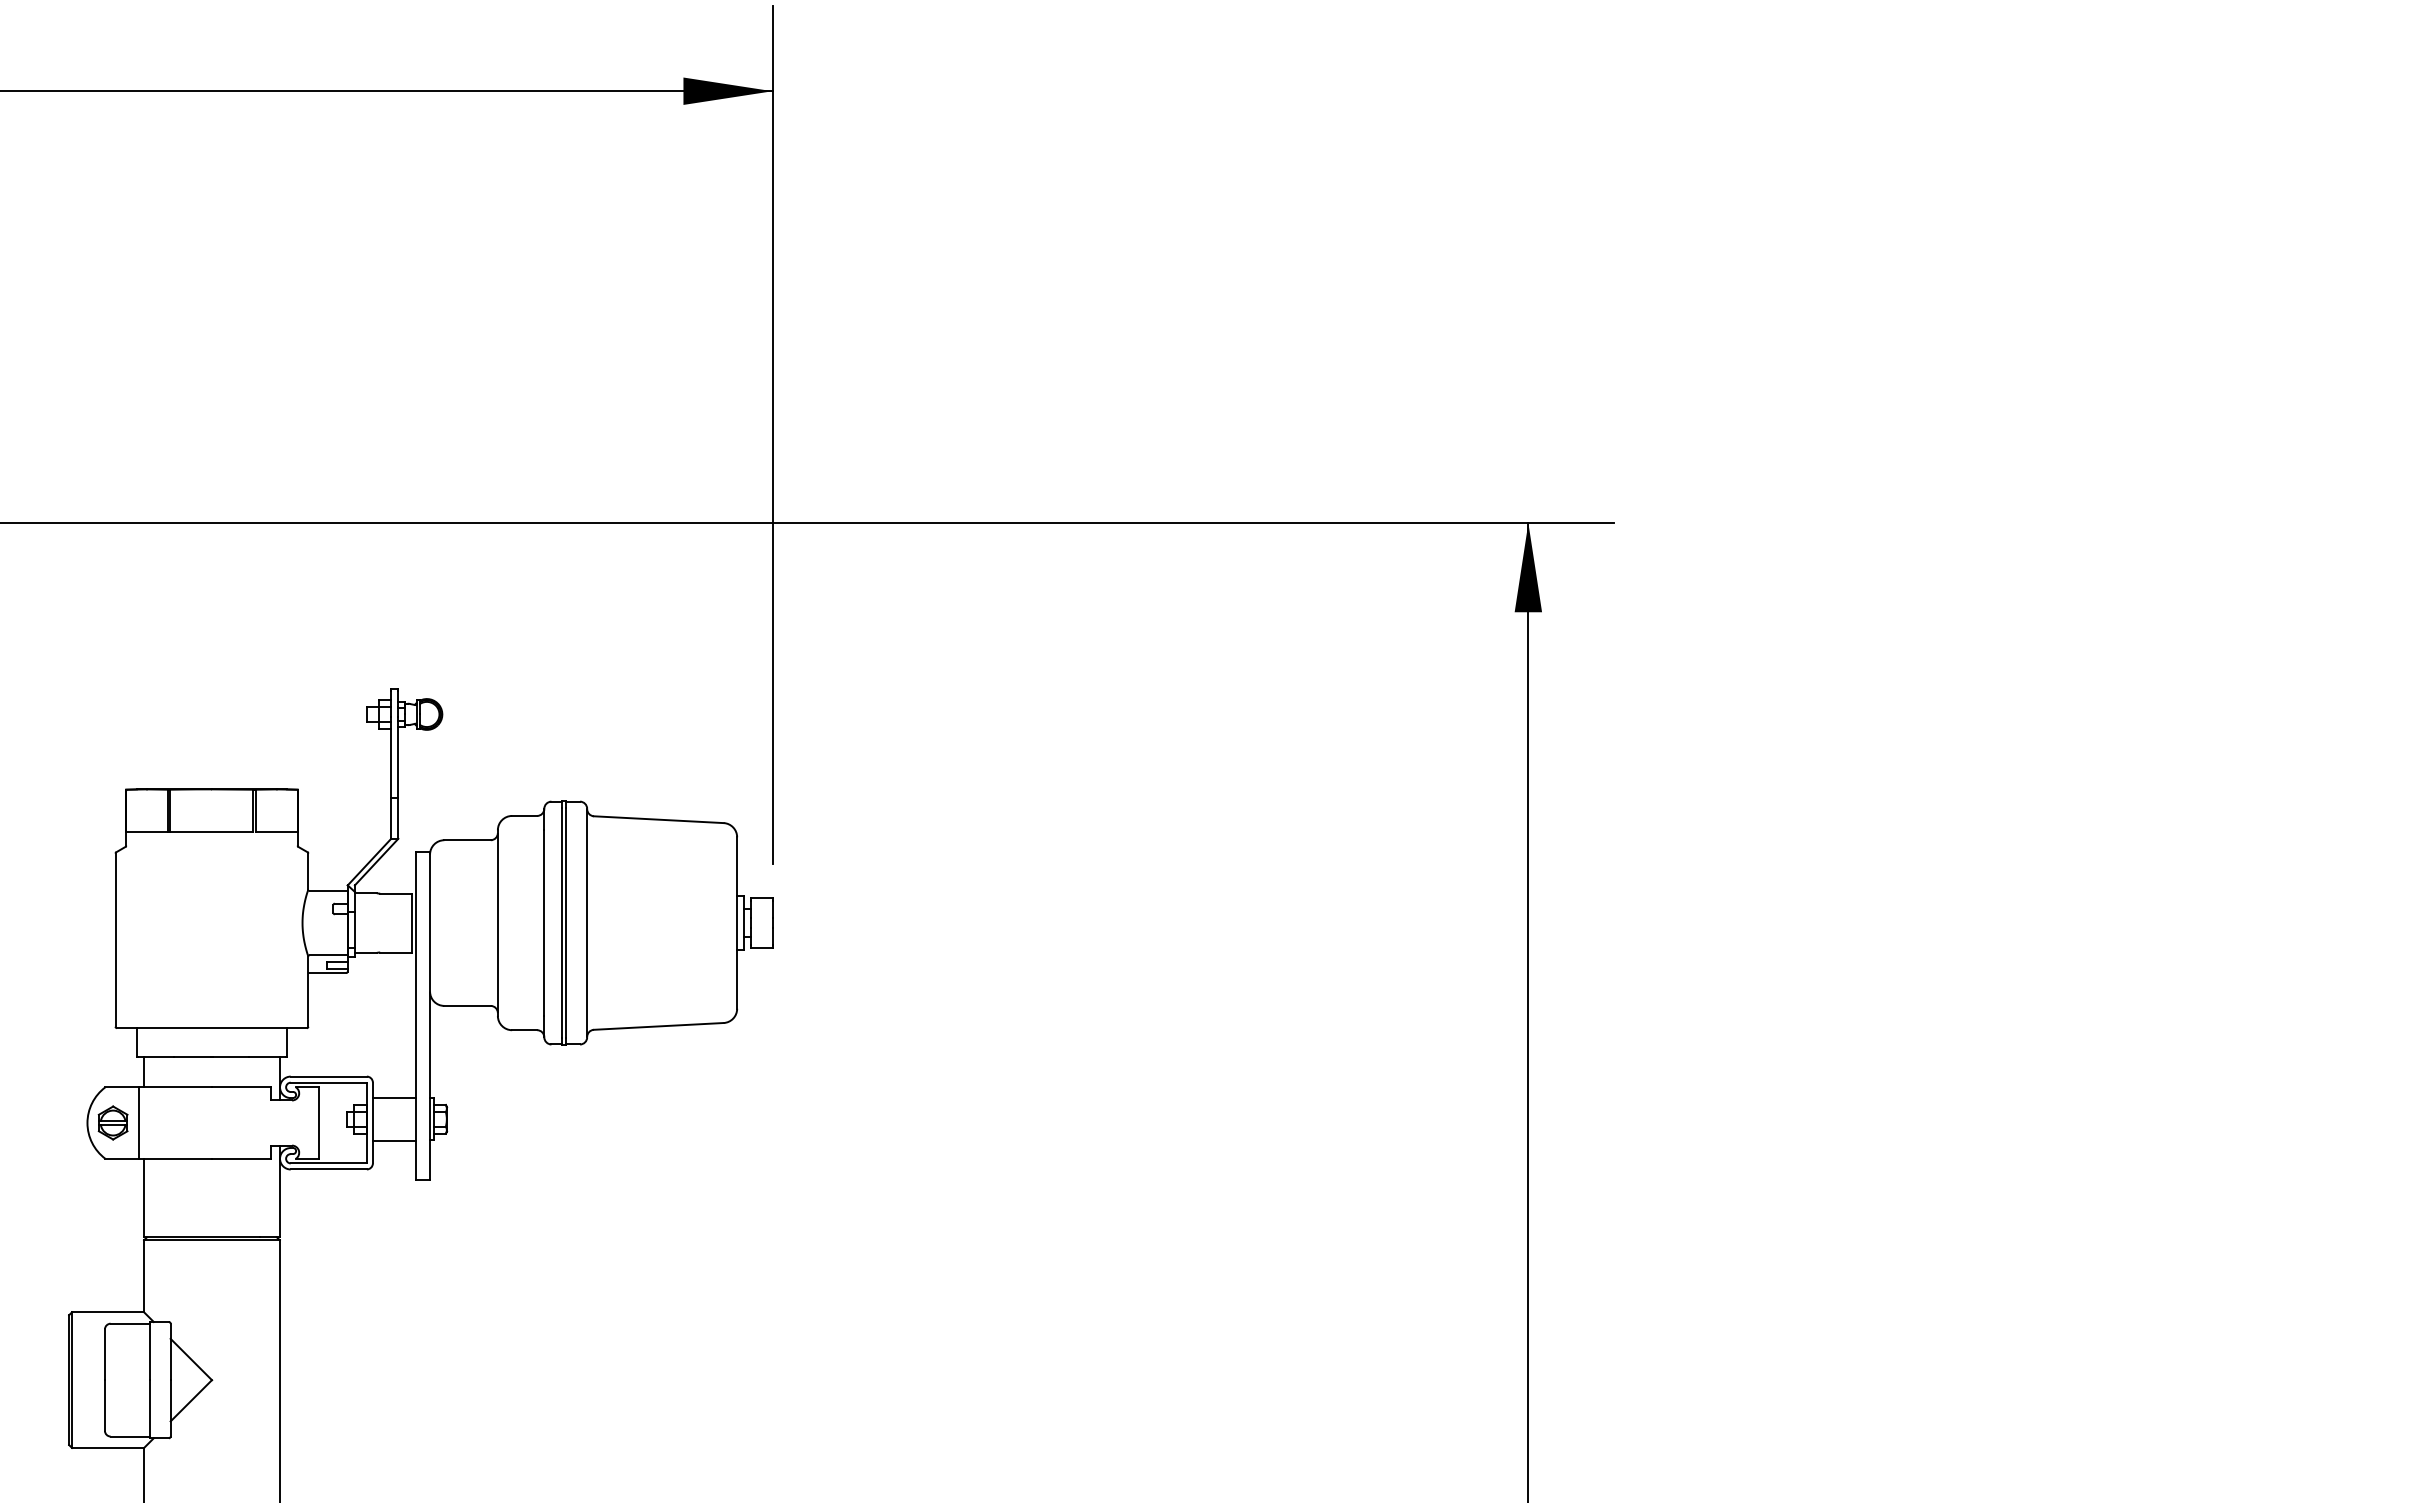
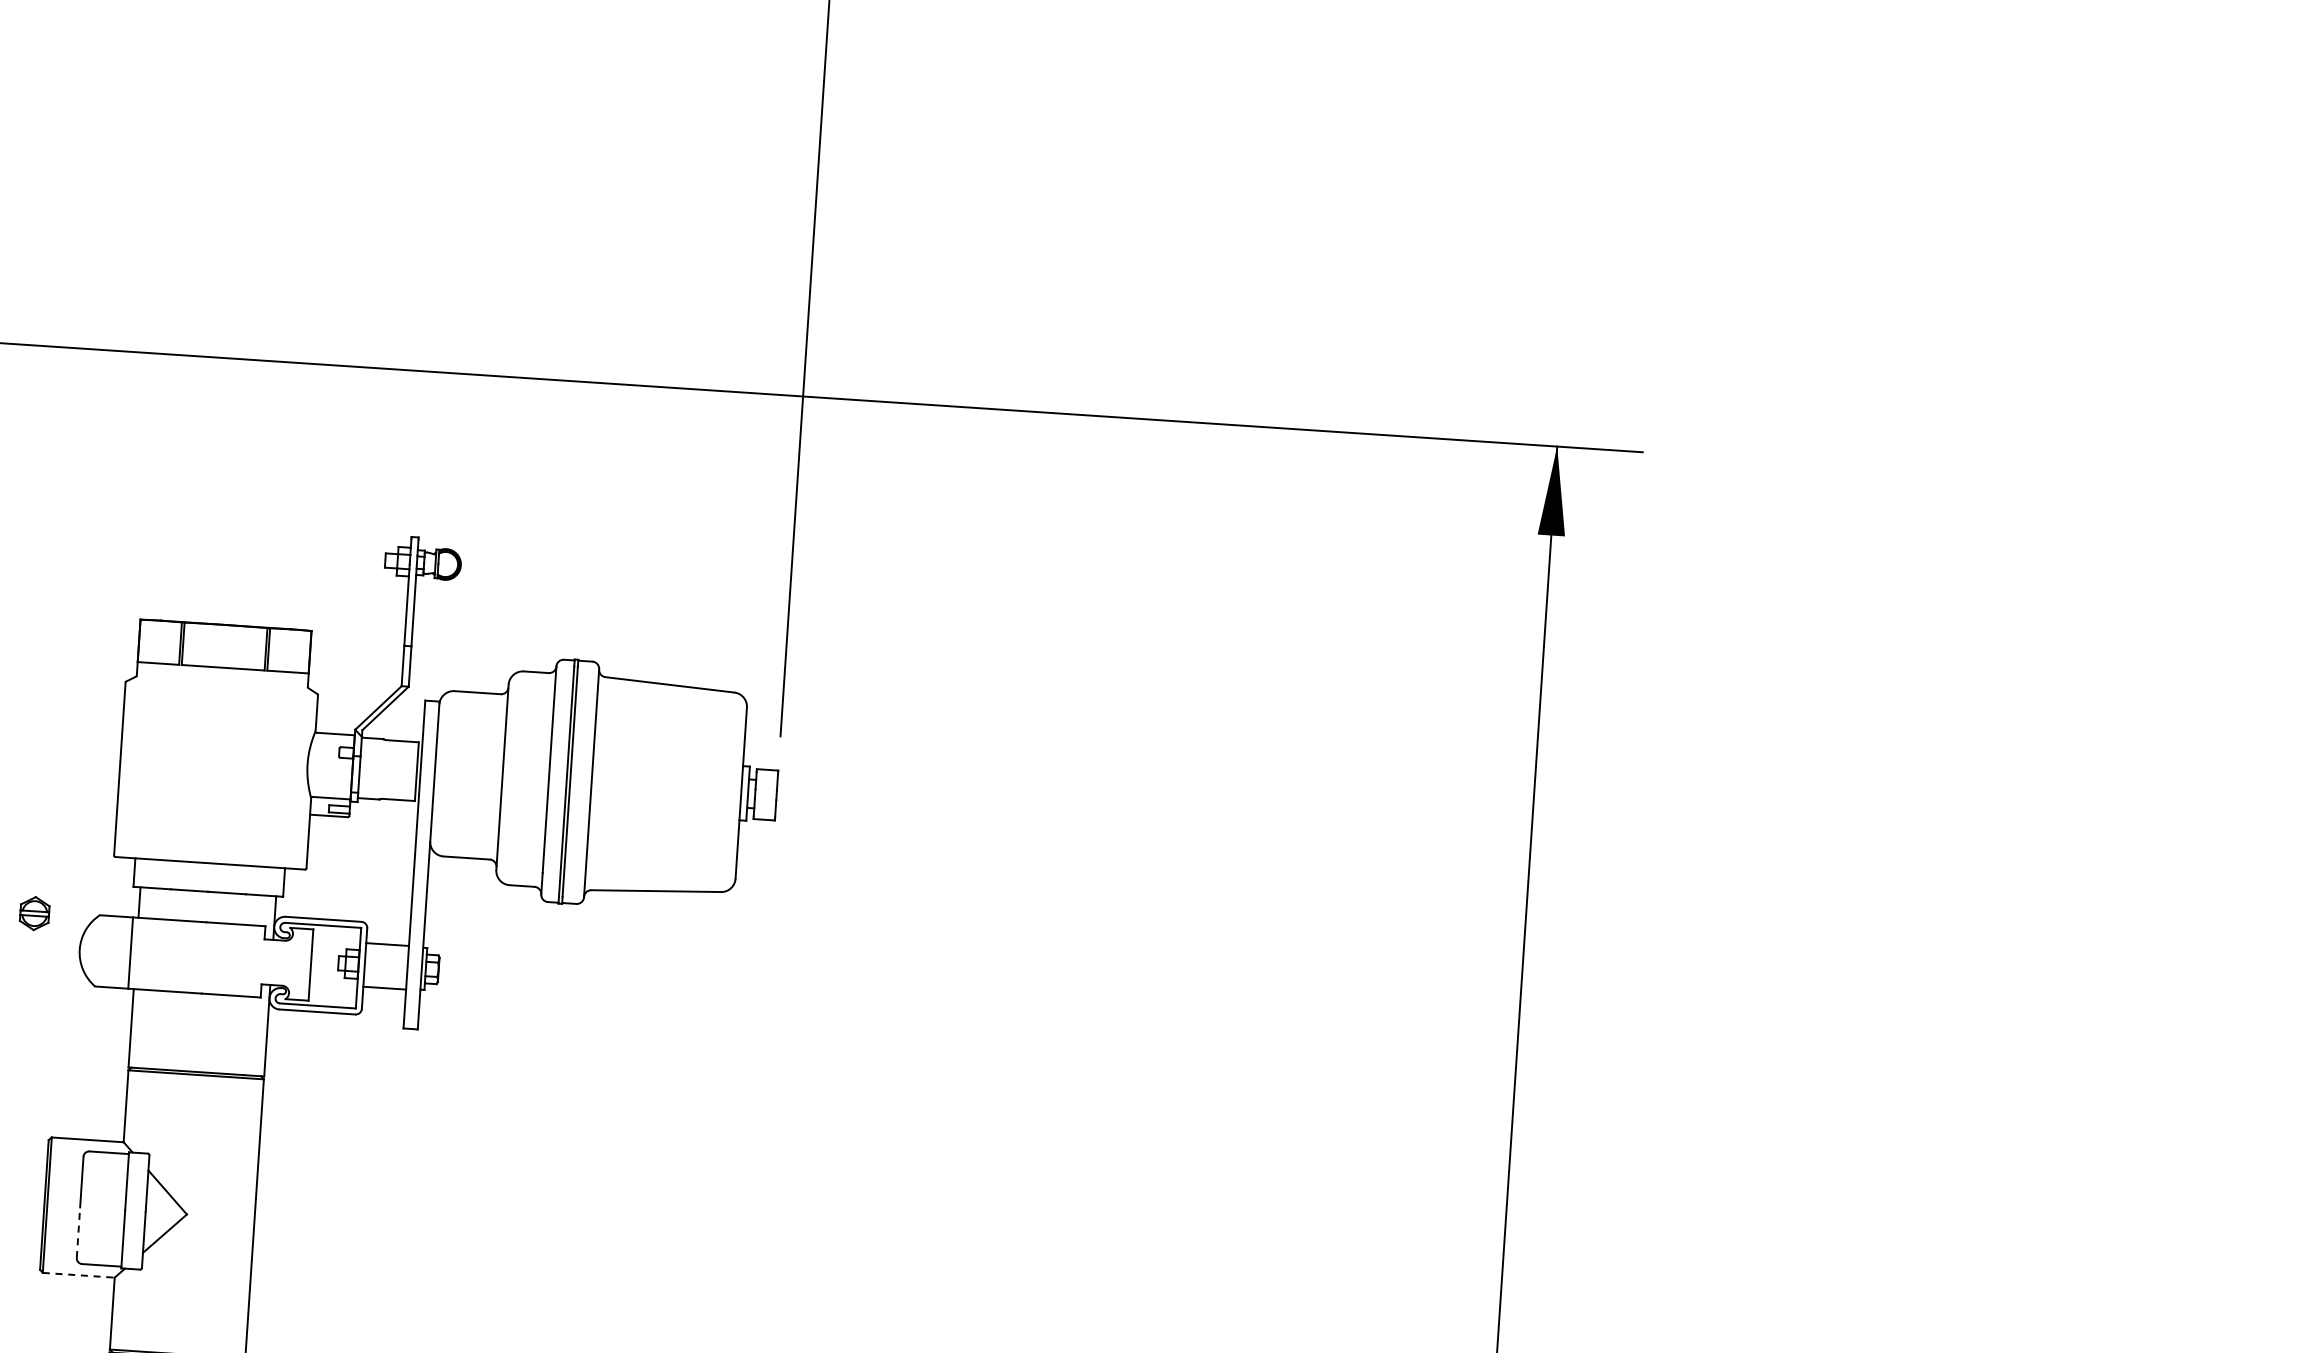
part: (112, 1122) -> (34, 913), moved
line: (104, 1405) -> (78, 1232), solid -> dashed
line: (108, 1447) -> (79, 1274), solid -> dashed

